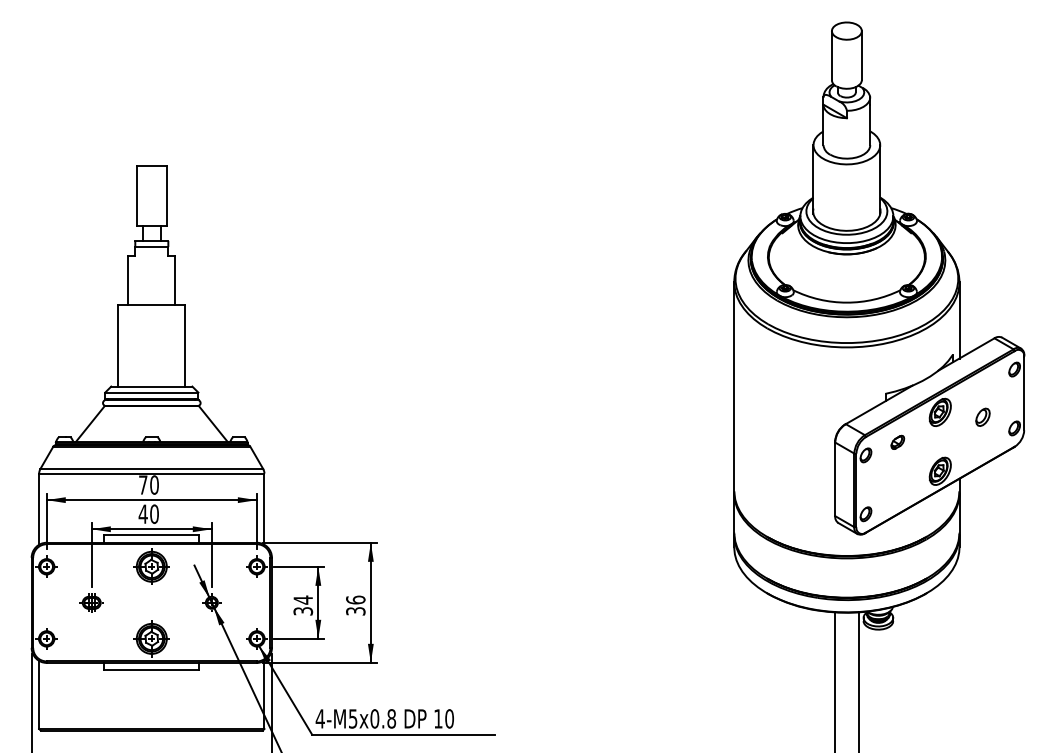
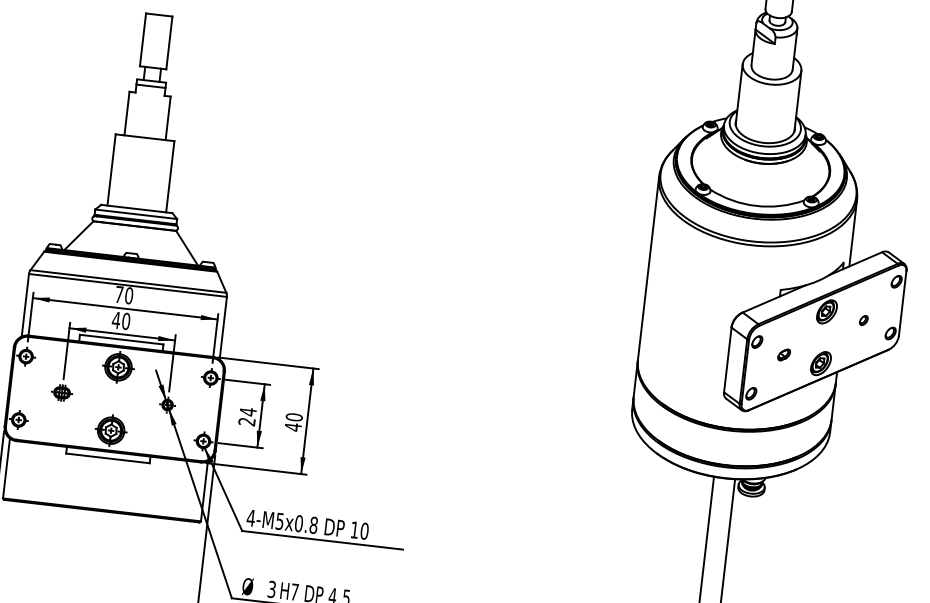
part: (982, 417) -> (863, 320), size x0.62
part: (897, 441) -> (783, 354), moved
text: (355, 605) -> (293, 422), 36 -> 40
text: (303, 611) -> (247, 422), 34 -> 24

